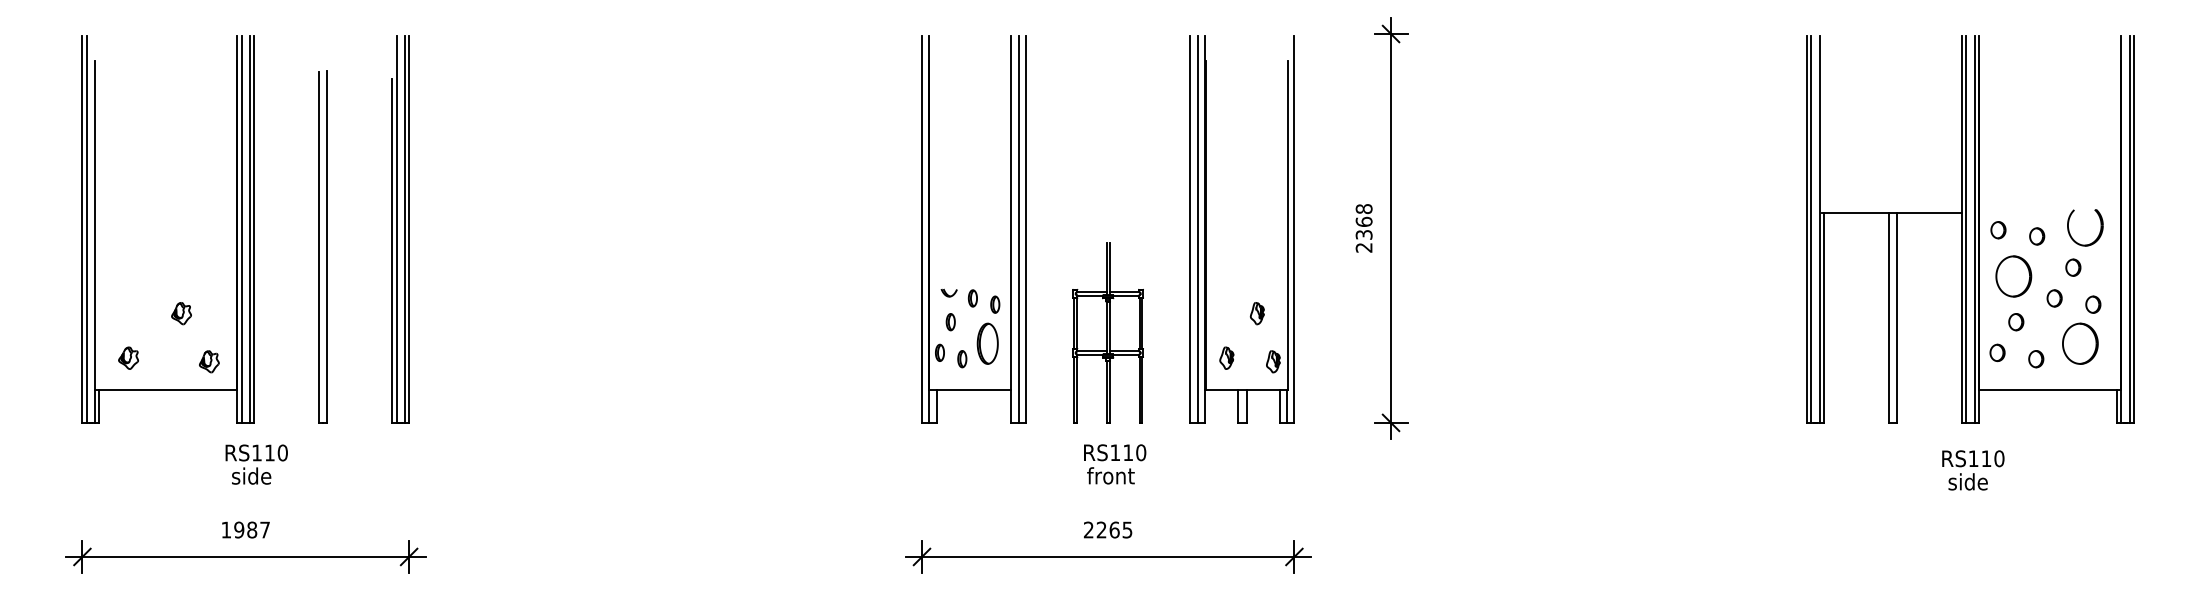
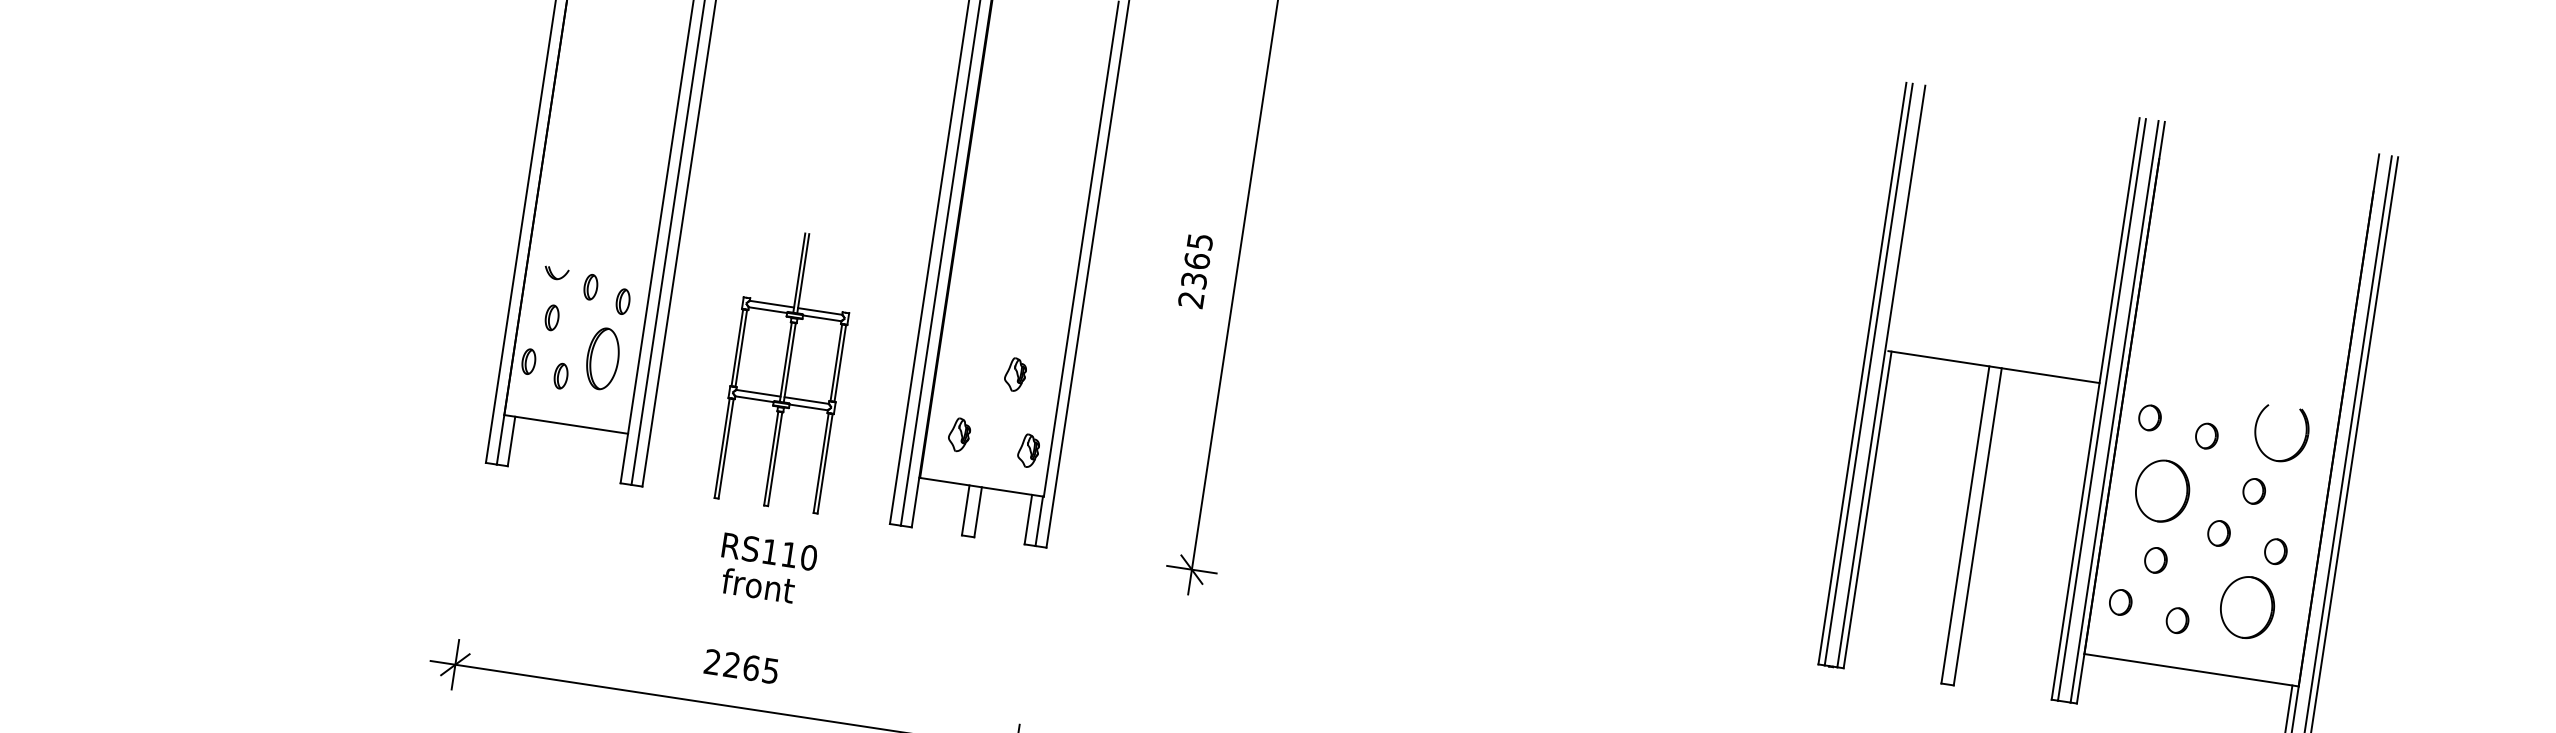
text: (1363, 209) -> (1199, 242), 2368 -> 2365

